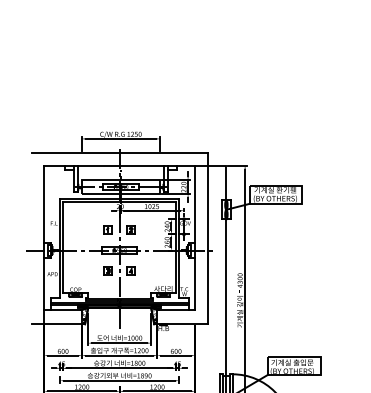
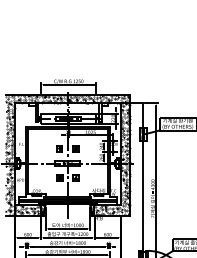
hatch: (119, 238) -> (67, 154), added

